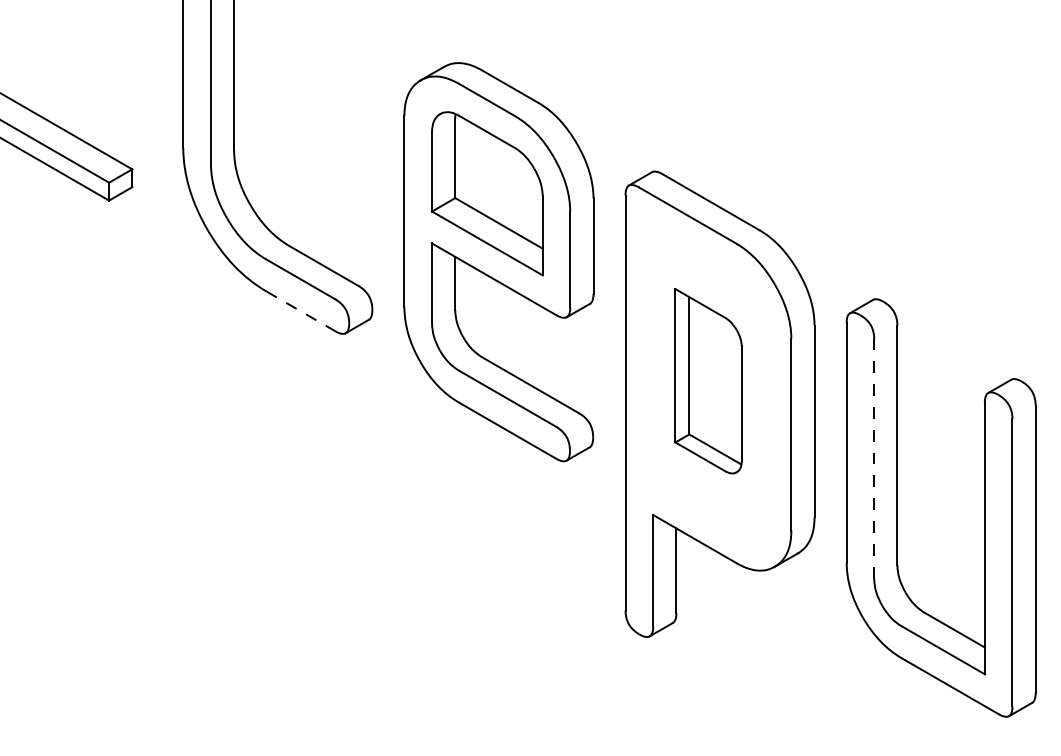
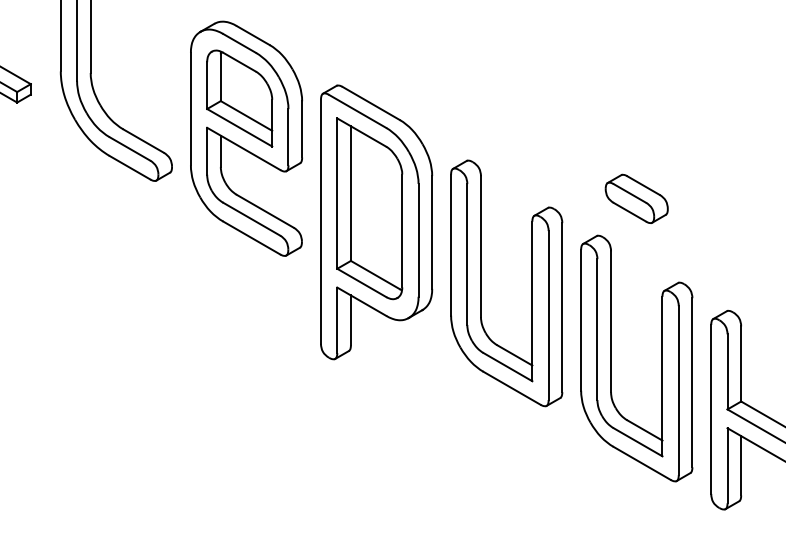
line: (301, 310) -> (130, 167), dashed -> solid
part: (707, 380) -> (369, 208), size x1.67
line: (874, 458) -> (467, 254), dashed -> solid

